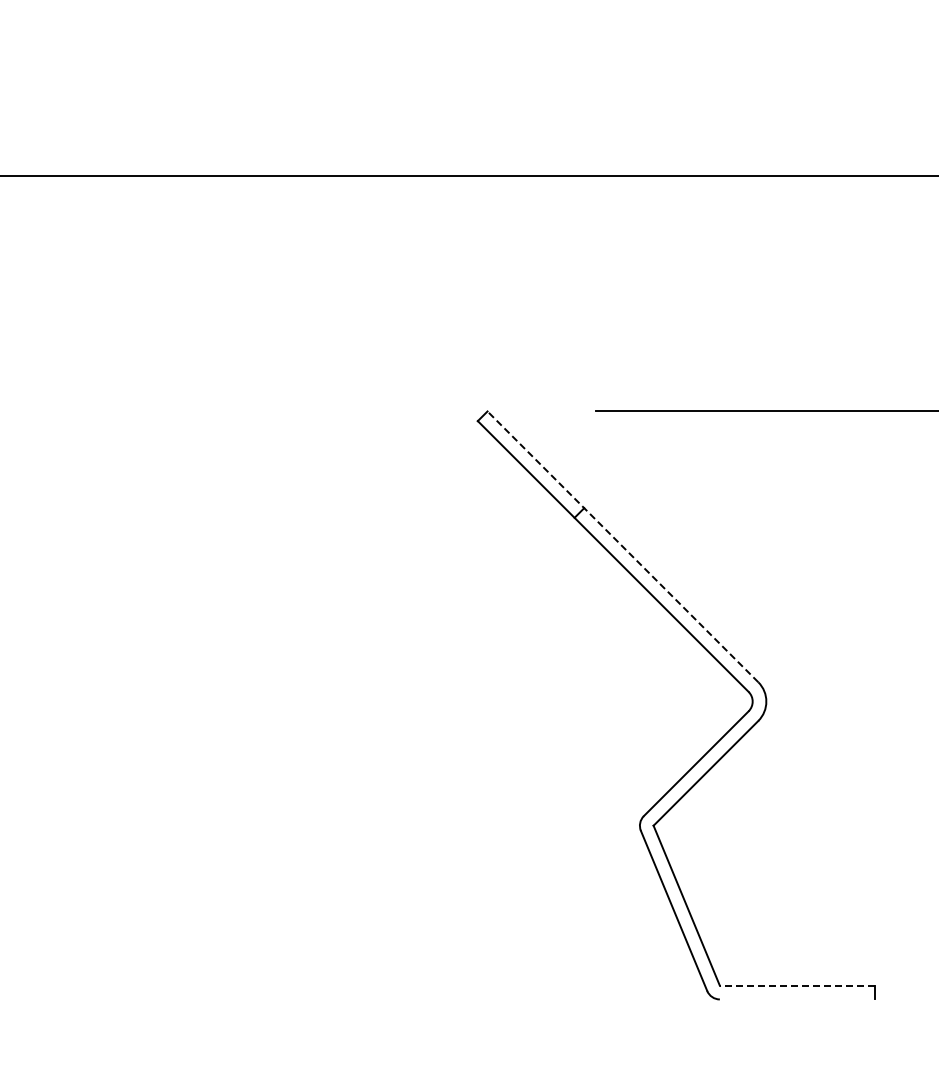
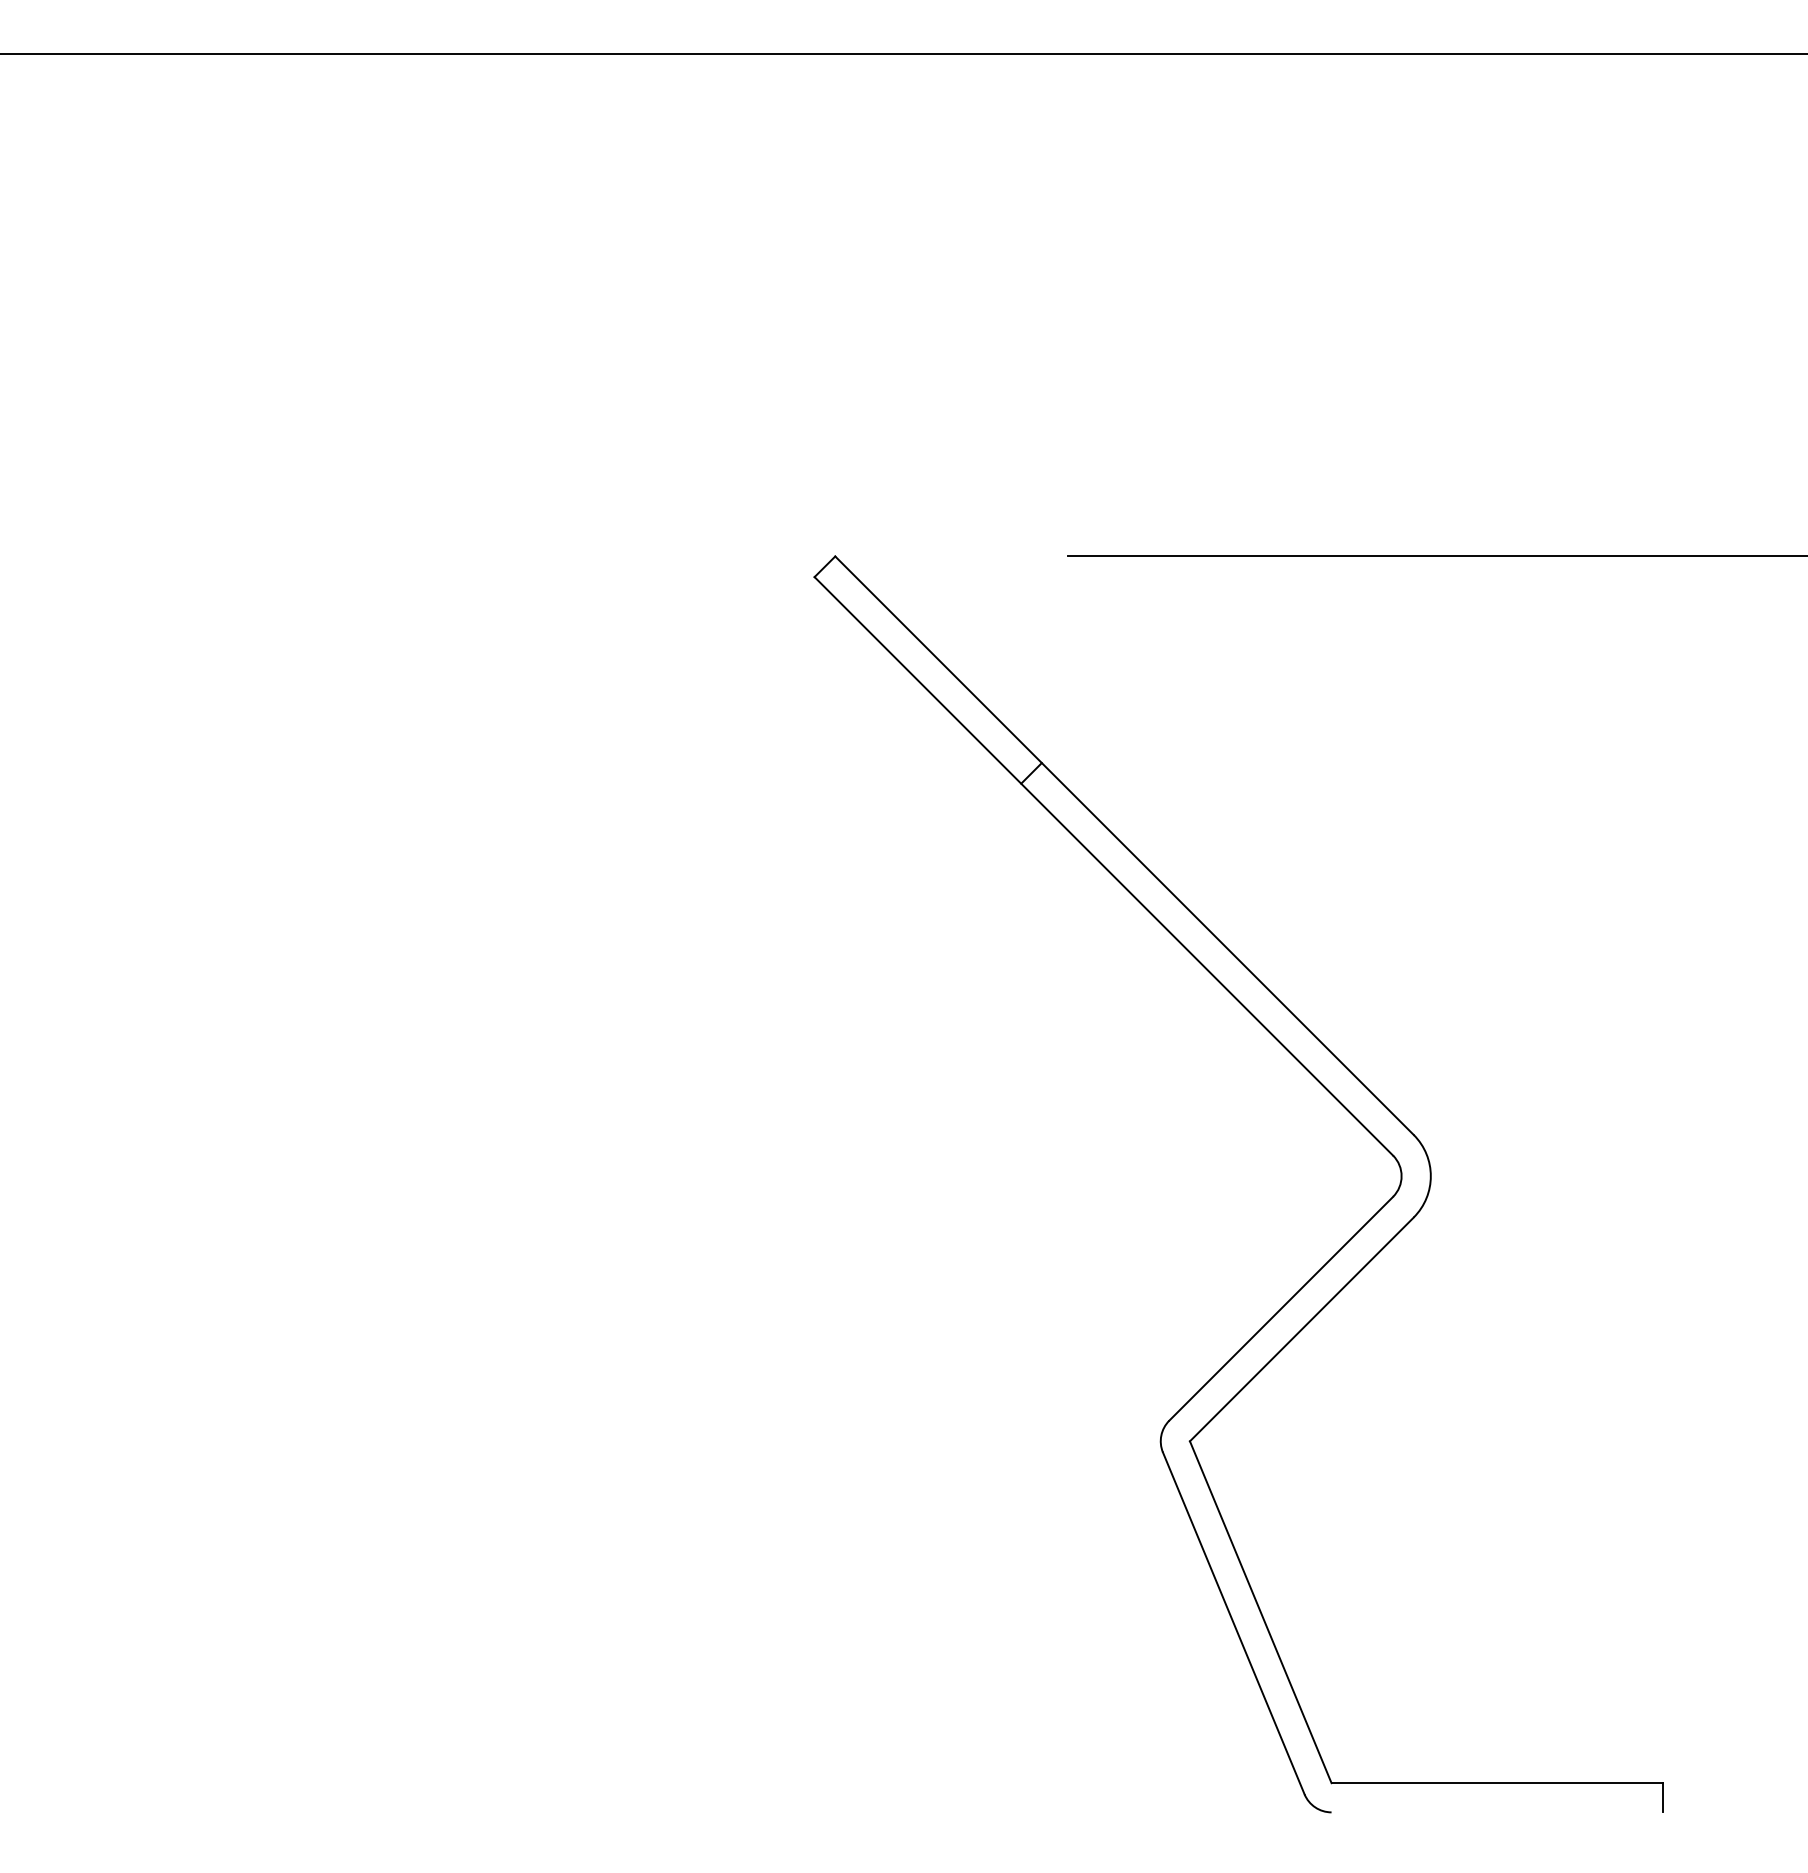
line: (622, 546) -> (1123, 844), dashed -> solid
line: (797, 985) -> (1497, 1782), dashed -> solid

